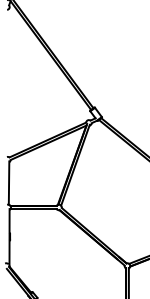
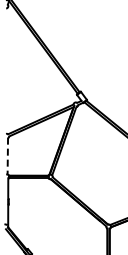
line: (8, 183) -> (7, 156), solid -> dashed

